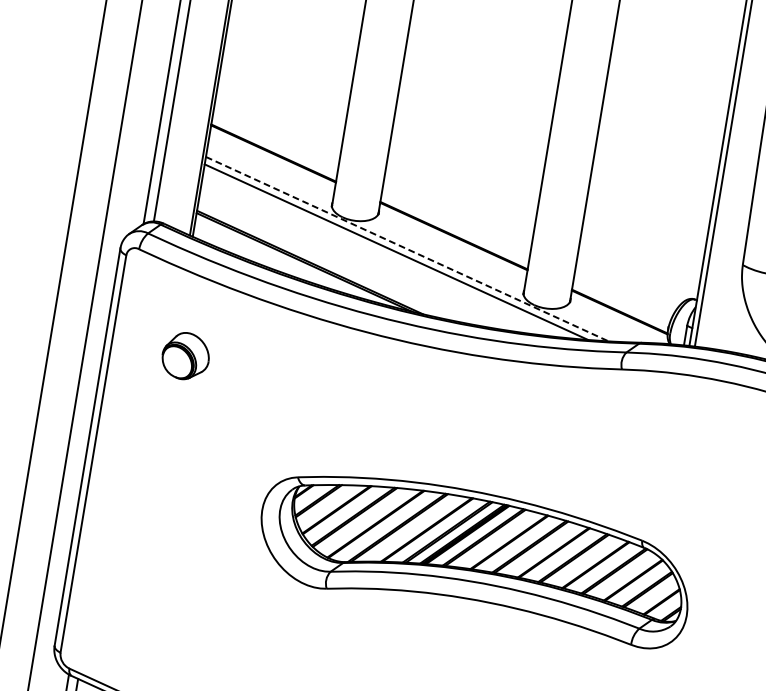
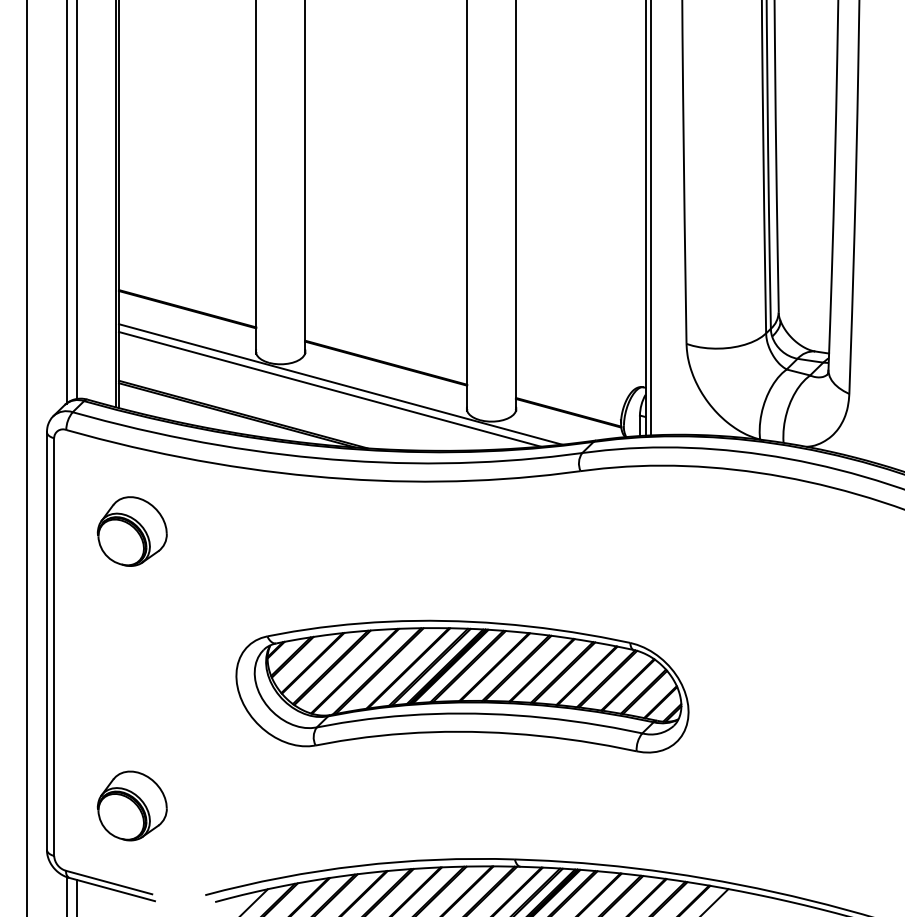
line: (407, 249) -> (340, 384), dashed -> solid
part: (185, 356) -> (131, 531), size x1.43
part: (142, 616) -> (131, 805), added

